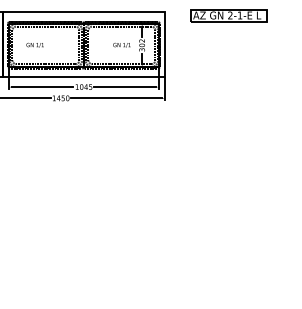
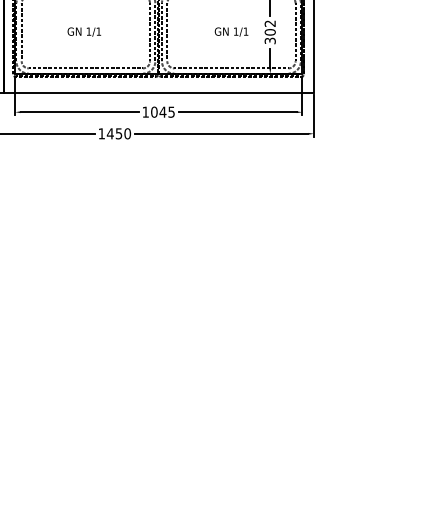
text: (34, 44) -> (83, 30), moved

